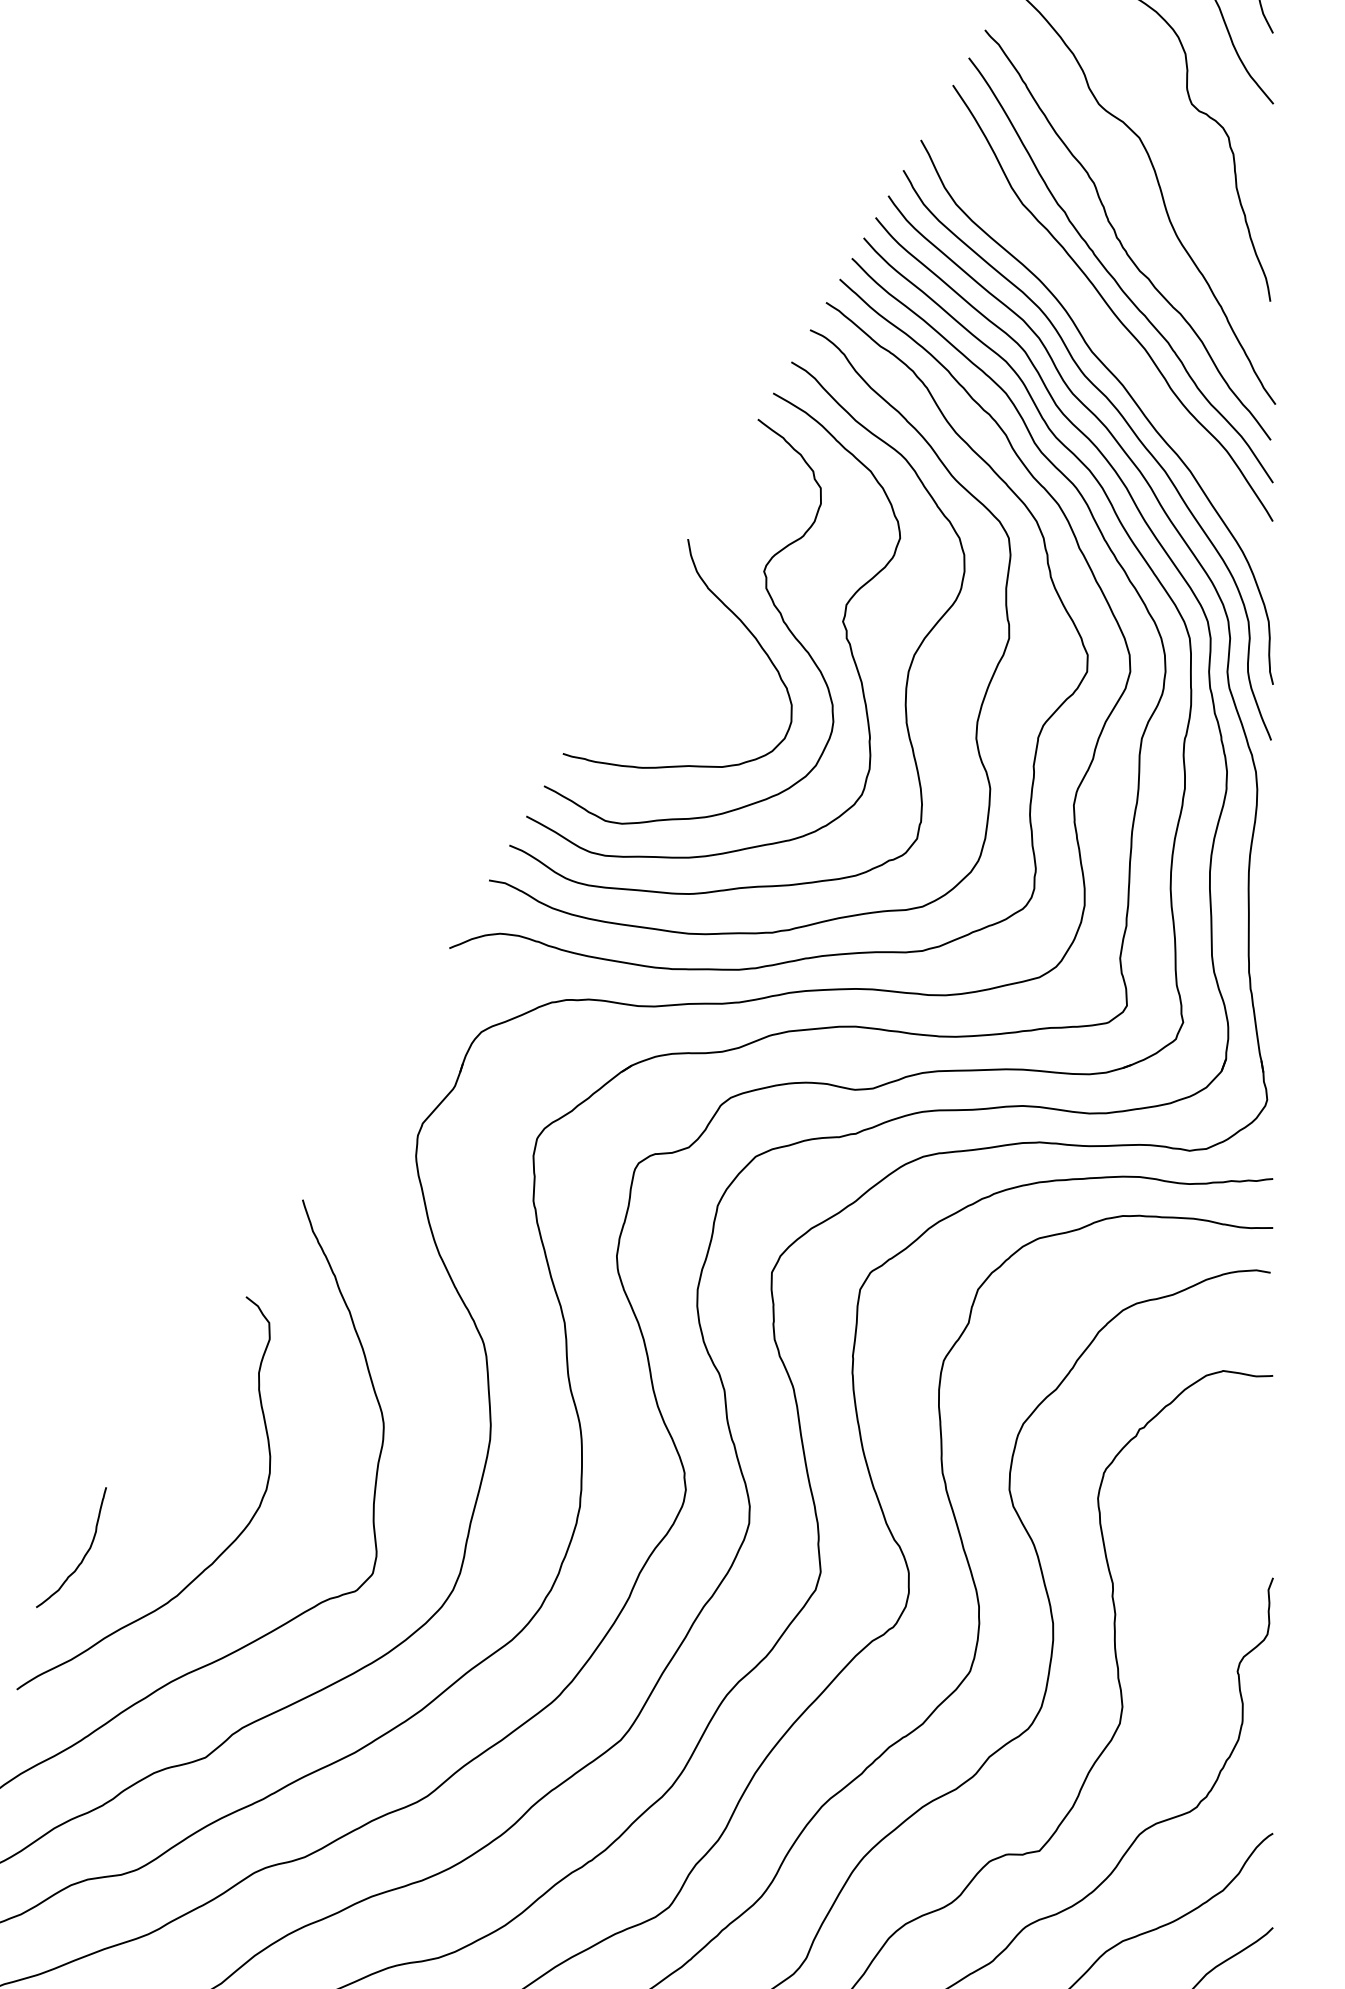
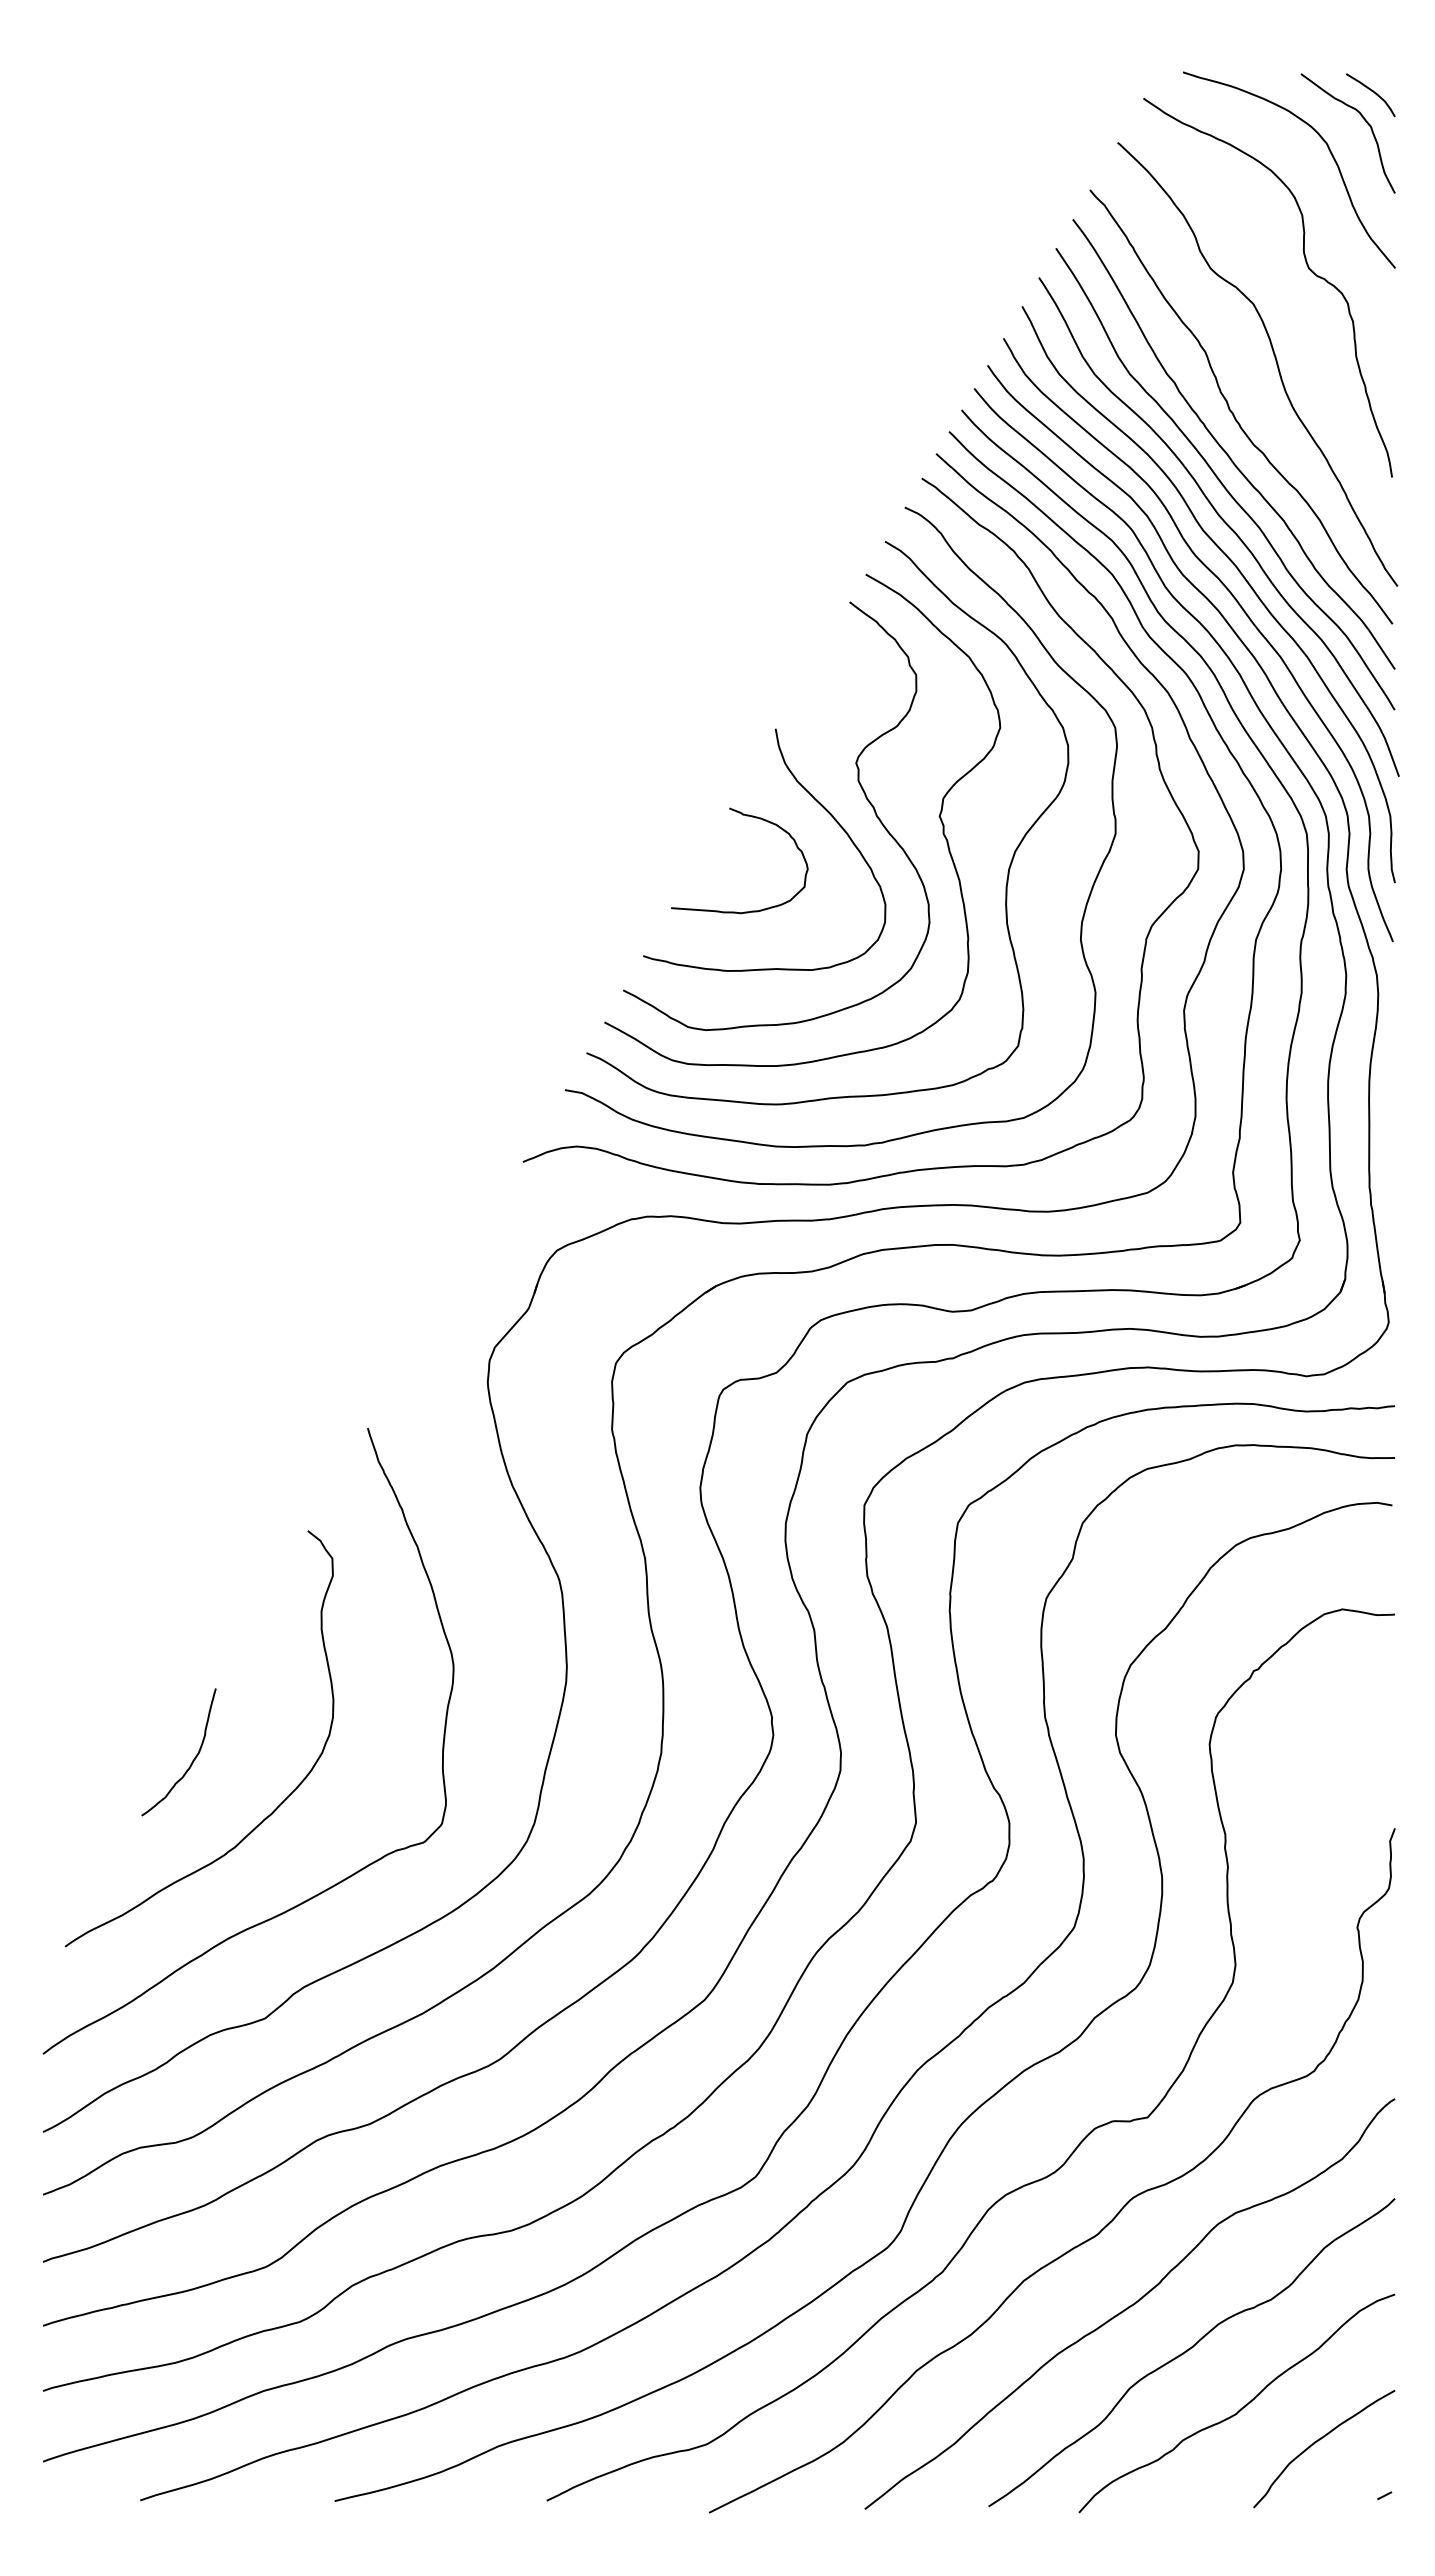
curve: (1112, 345) -> (1224, 523), added
curve: (660, 621) -> (746, 816), added
curve: (84, 1555) -> (192, 1760), moved

